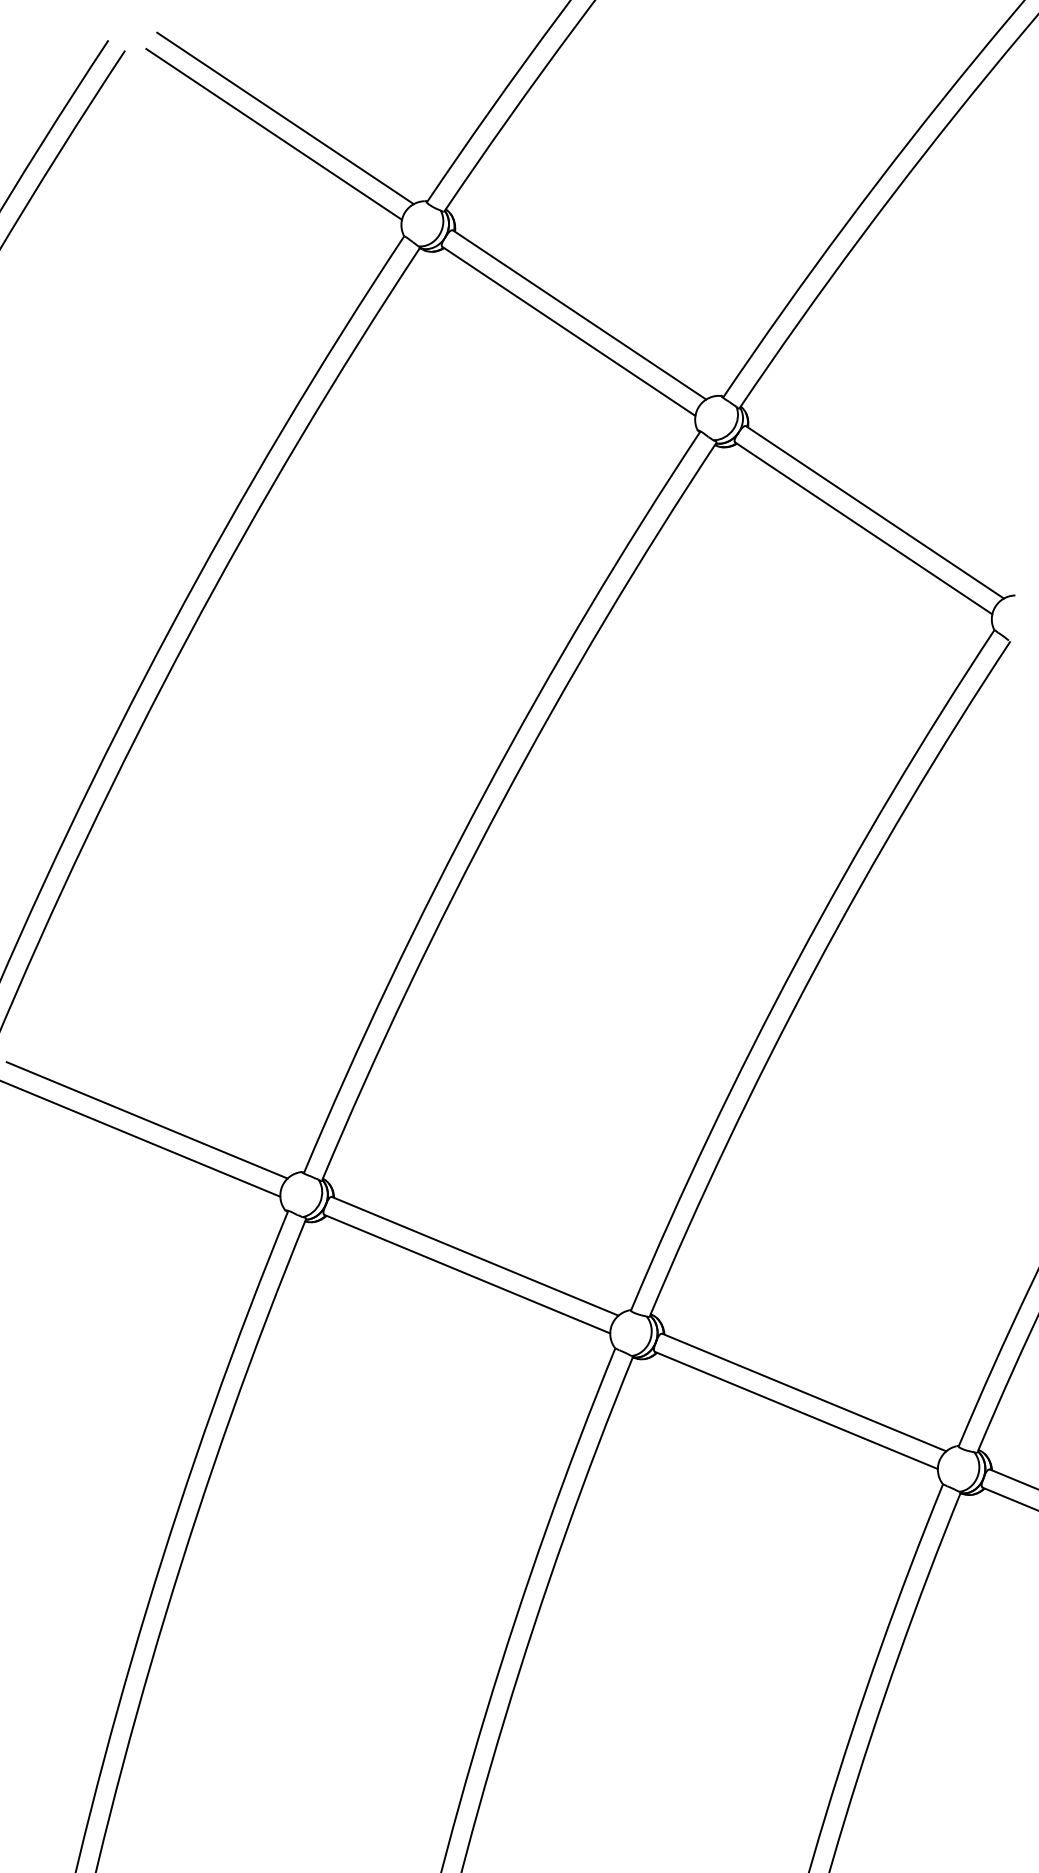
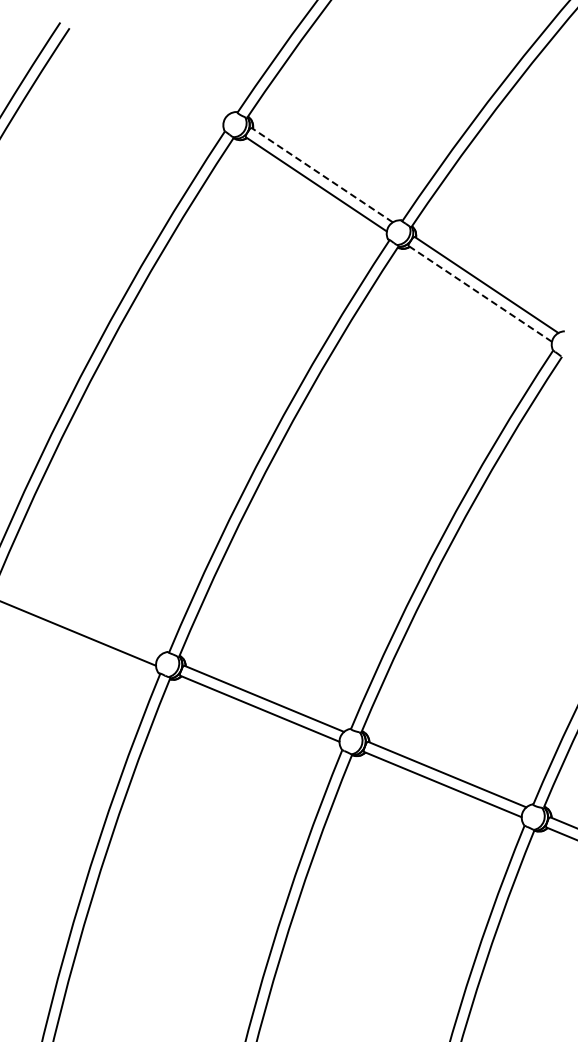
line: (284, 117) -> (158, 65), removed
line: (274, 133) -> (152, 74), removed
line: (579, 315) -> (322, 175), solid -> dashed
line: (863, 529) -> (480, 294), solid -> dashed
line: (146, 1118) -> (81, 622), removed

